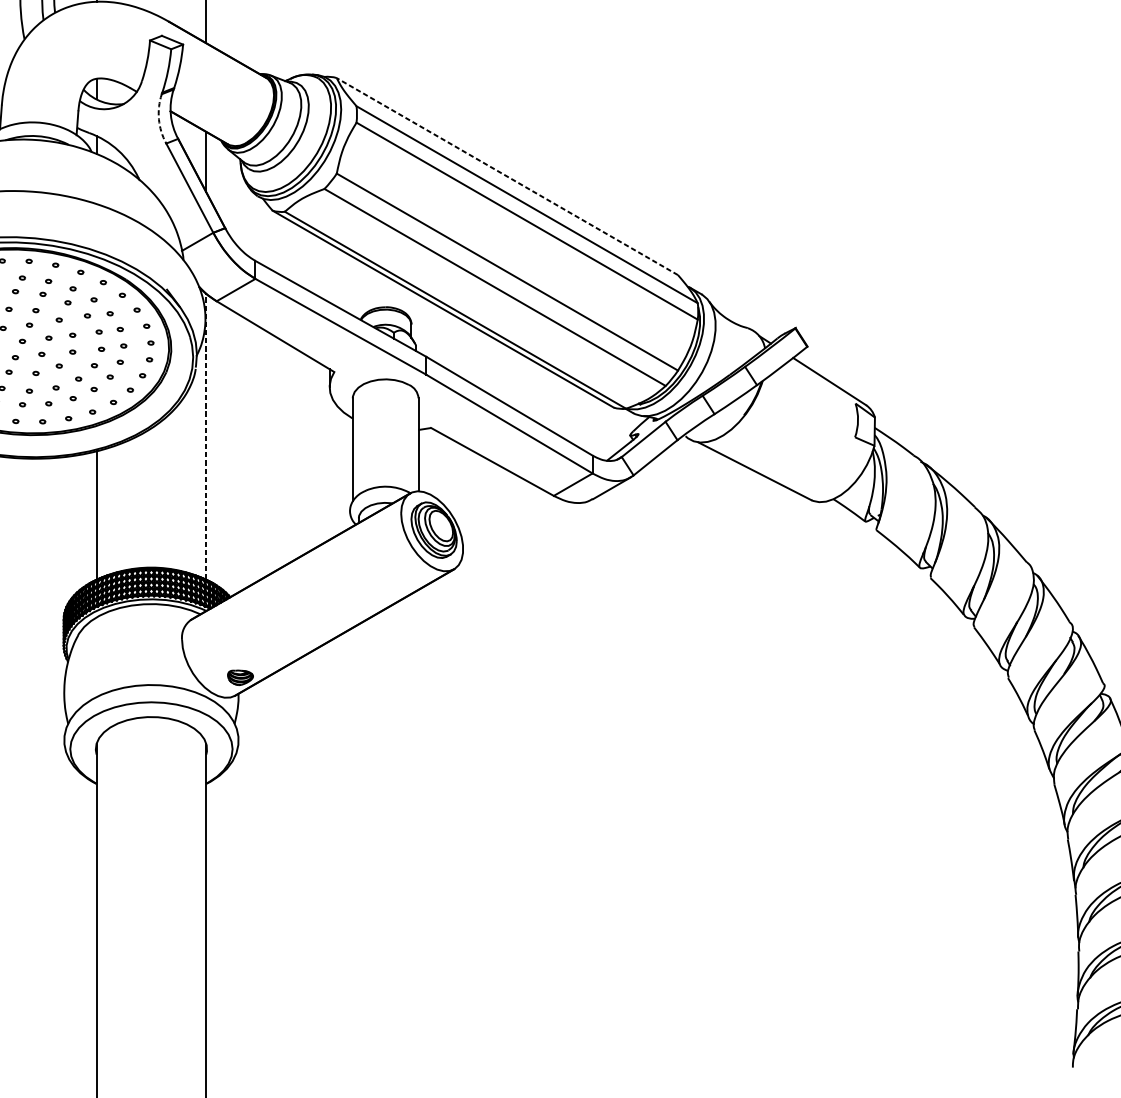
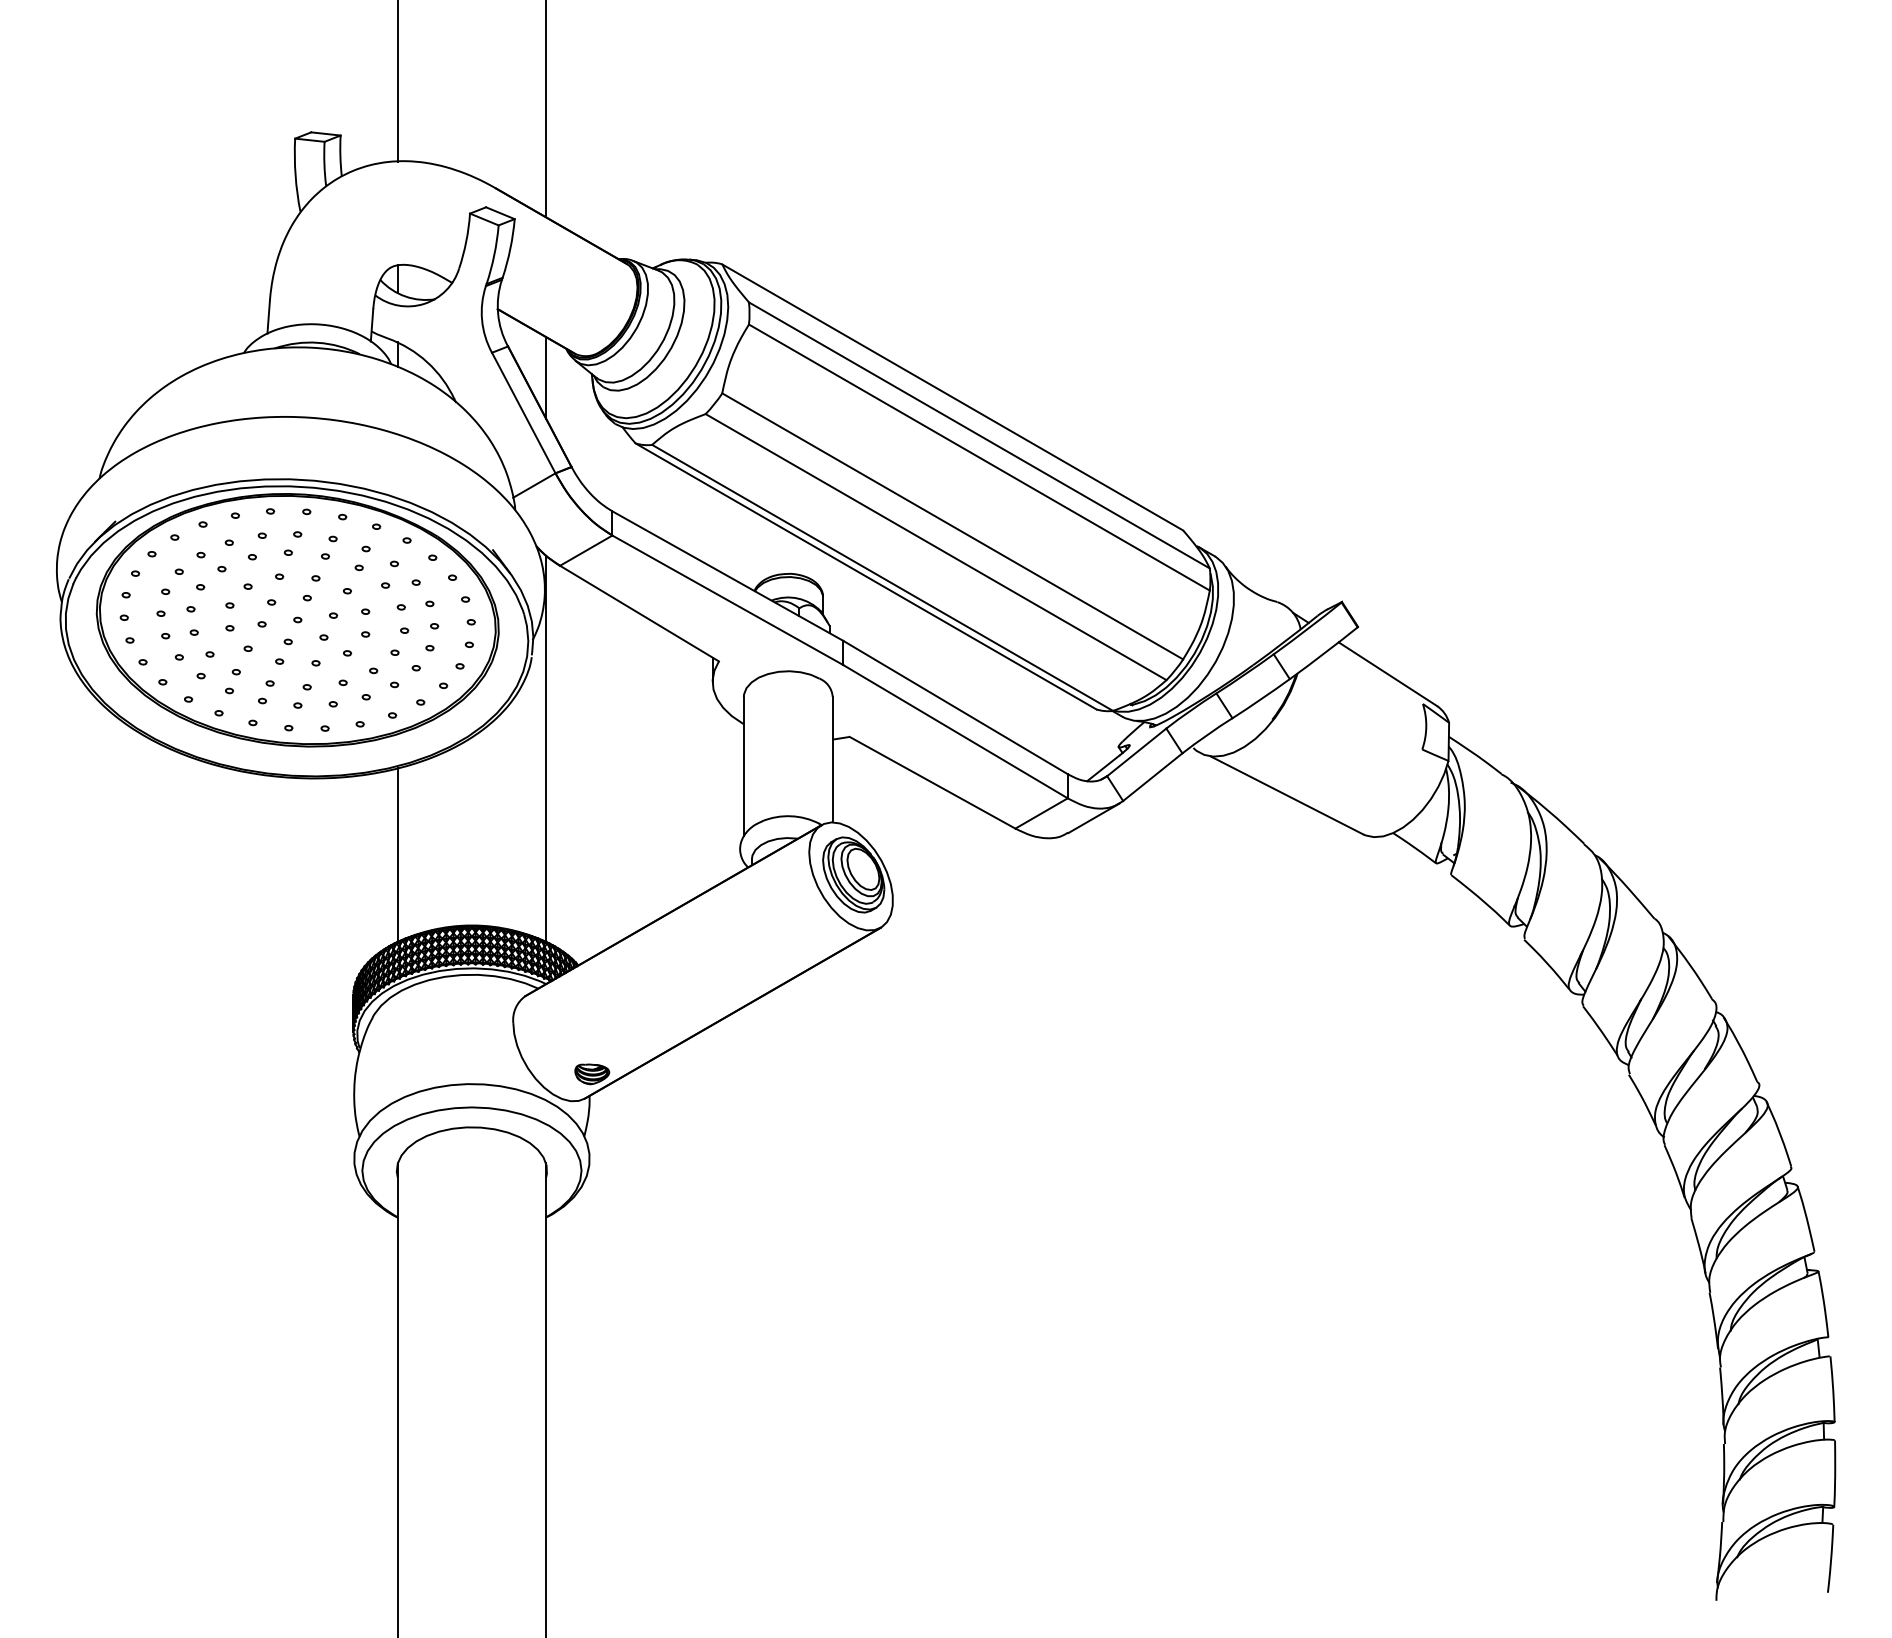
arc: (159, 119) -> (482, 320), dashed -> solid
line: (507, 176) -> (952, 397), dashed -> solid
line: (206, 436) -> (546, 748), dashed -> solid

